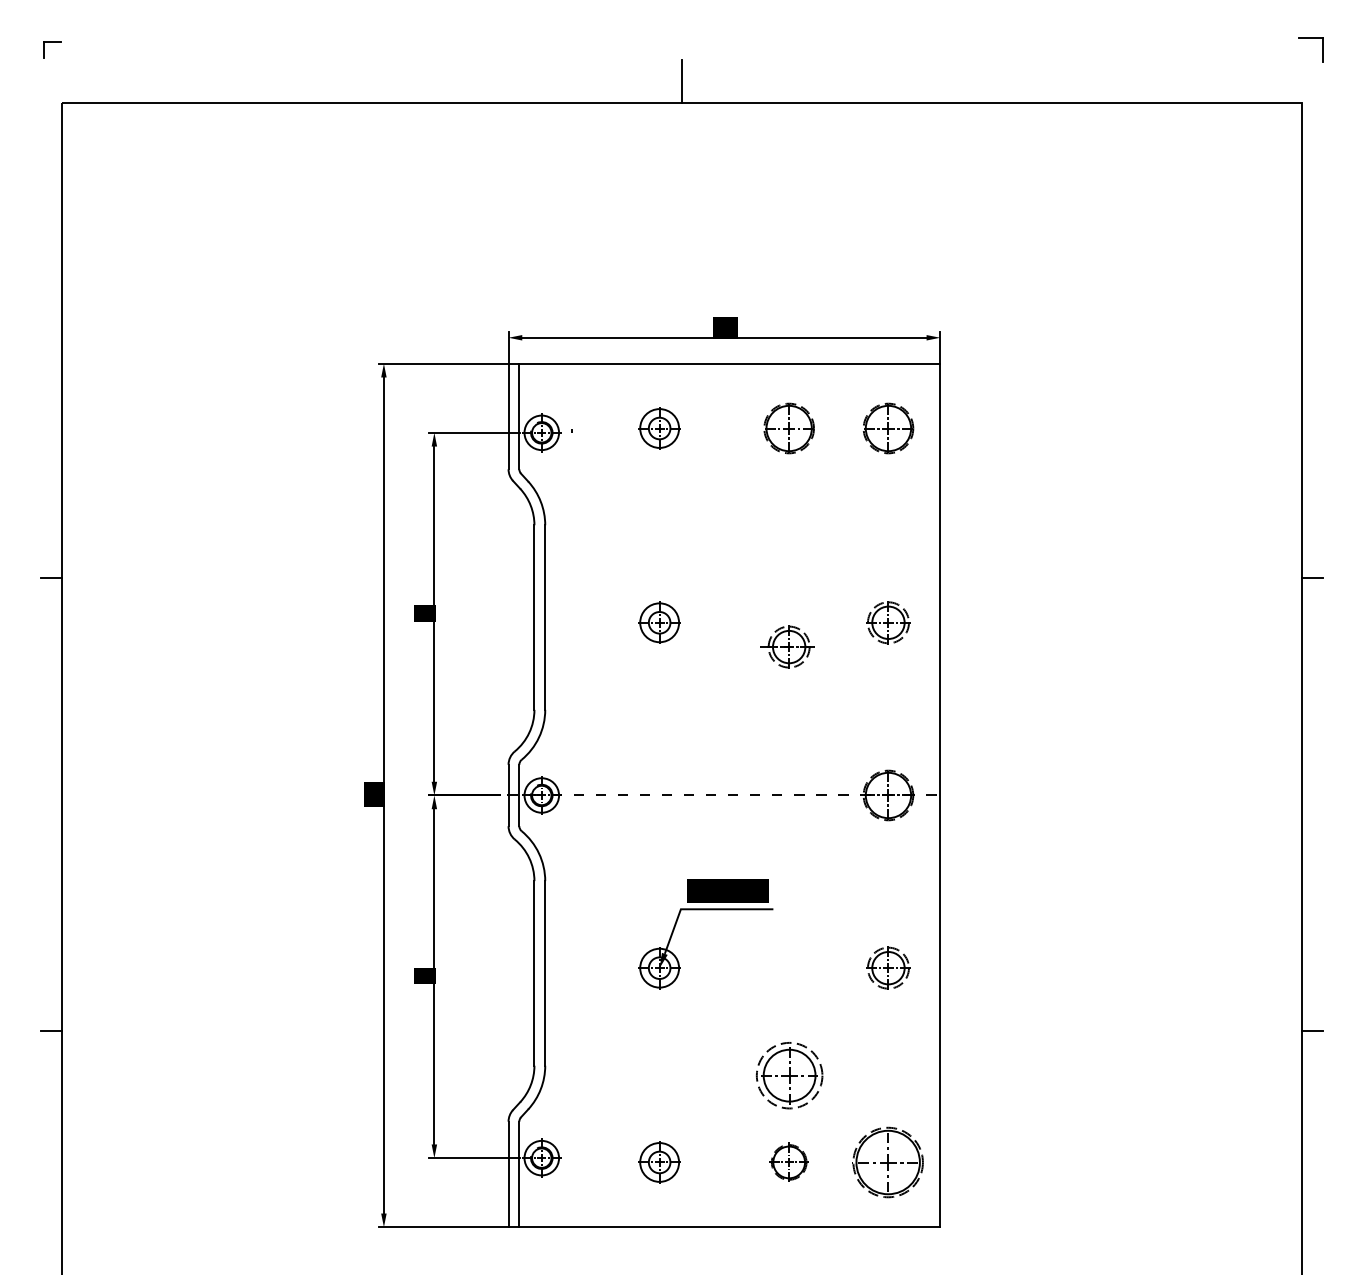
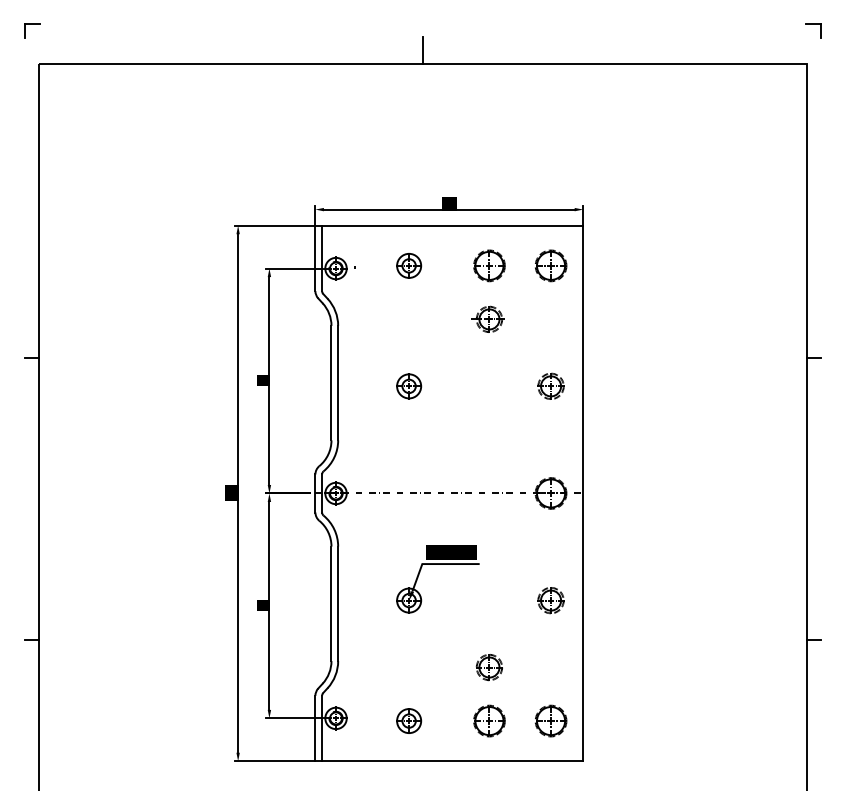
part: (52, 48) -> (32, 30), size x1.43
part: (785, 645) -> (487, 318), moved
part: (787, 1076) -> (488, 667), size x0.62
part: (789, 1161) -> (489, 720), size x1.43
part: (889, 1161) -> (551, 720), size x0.71

